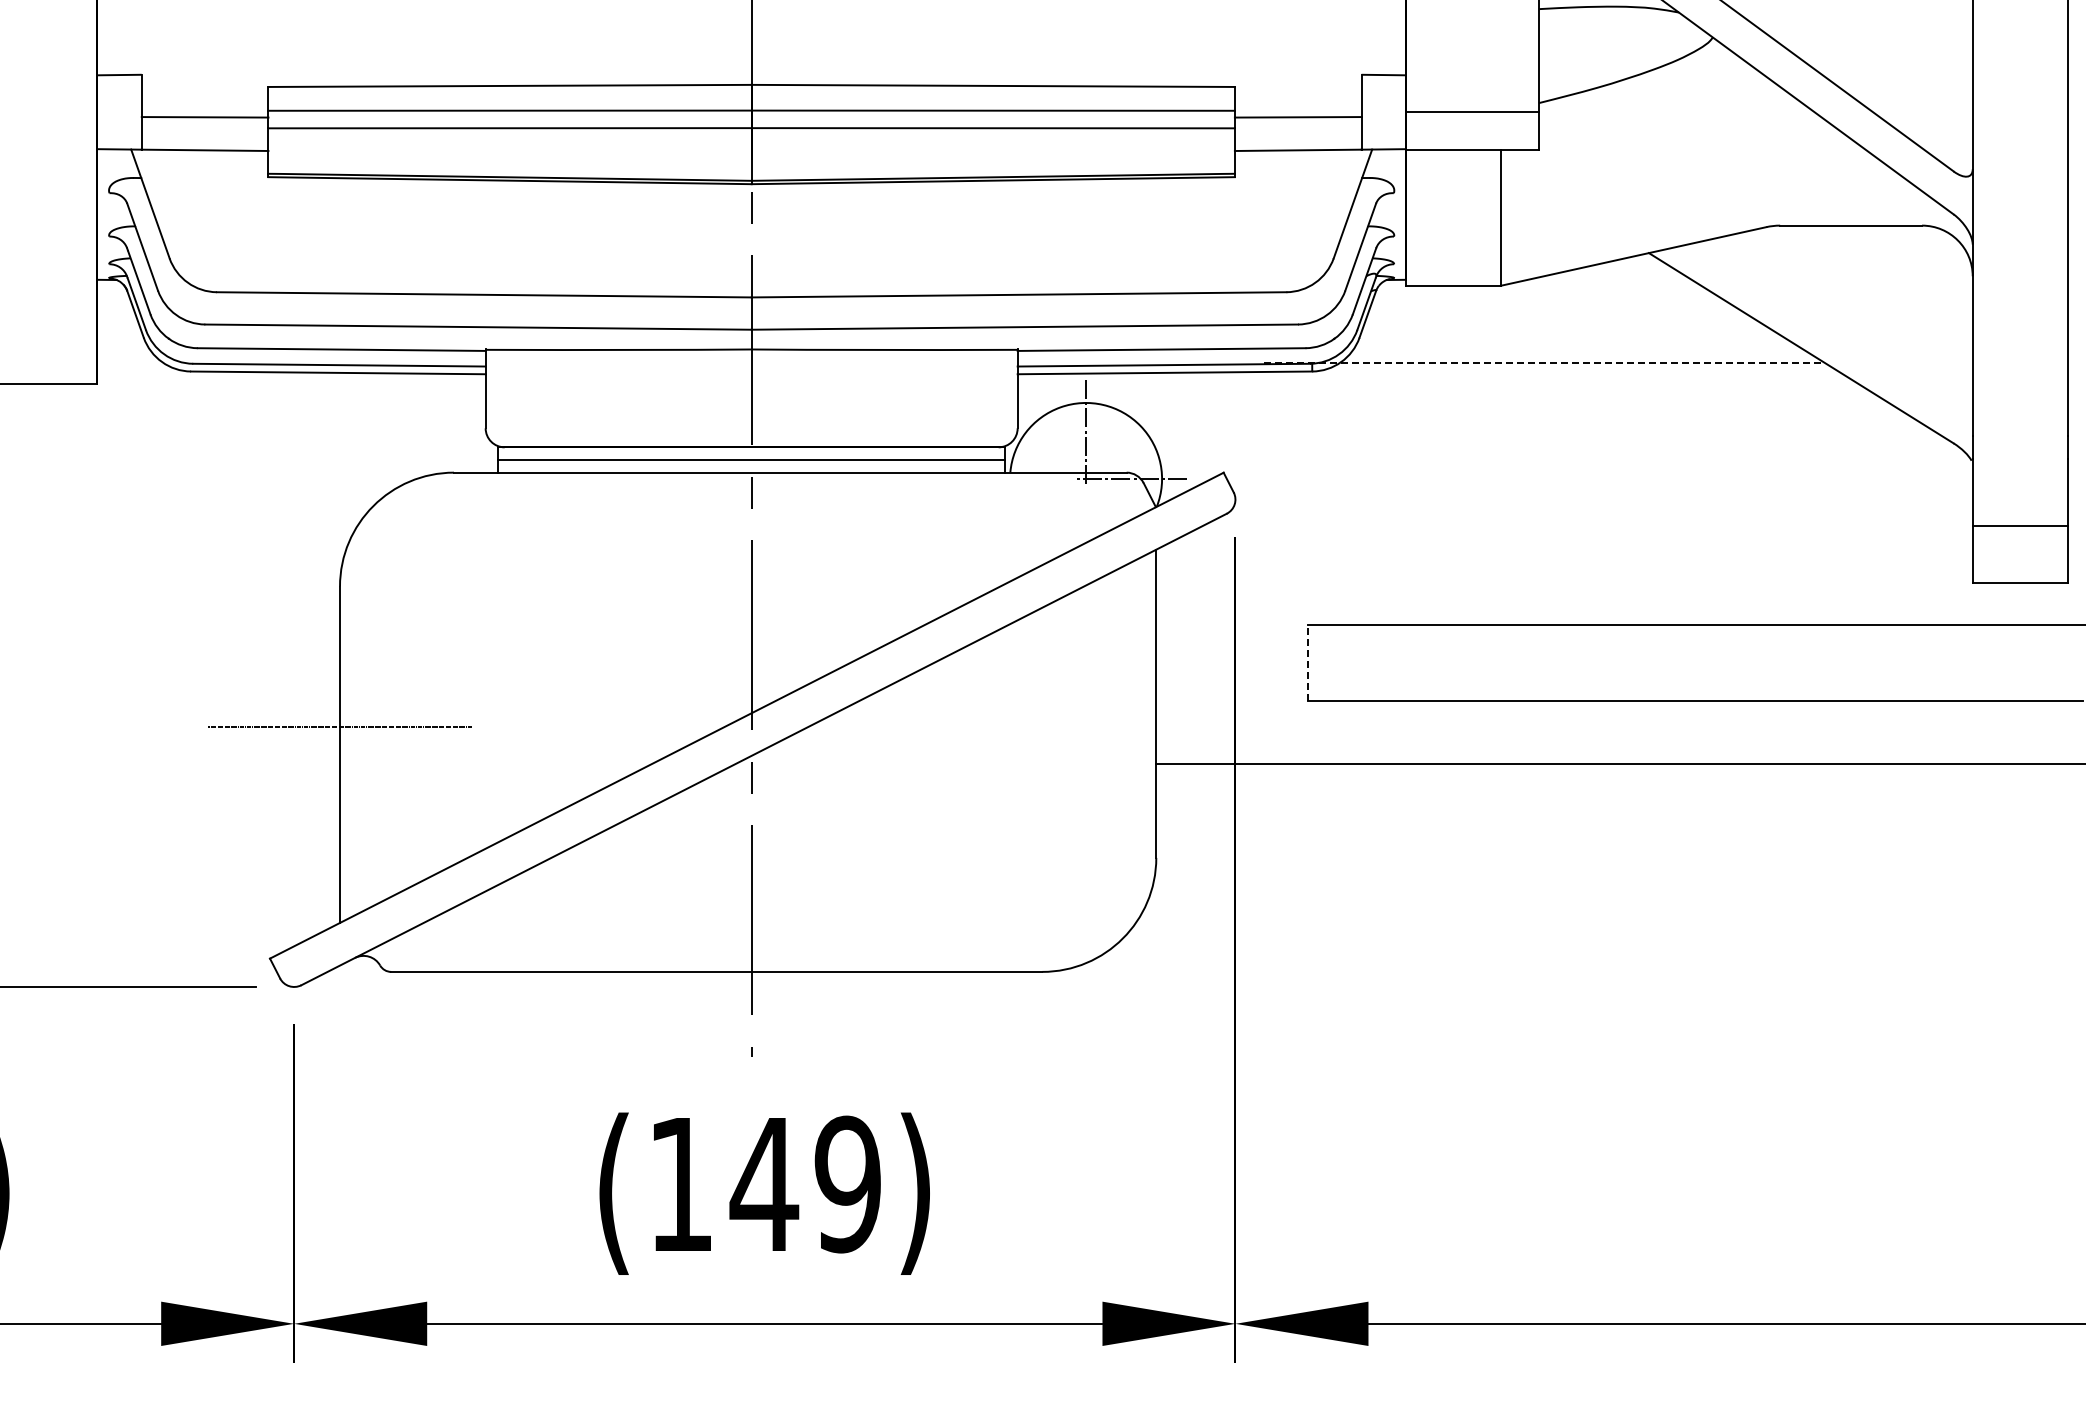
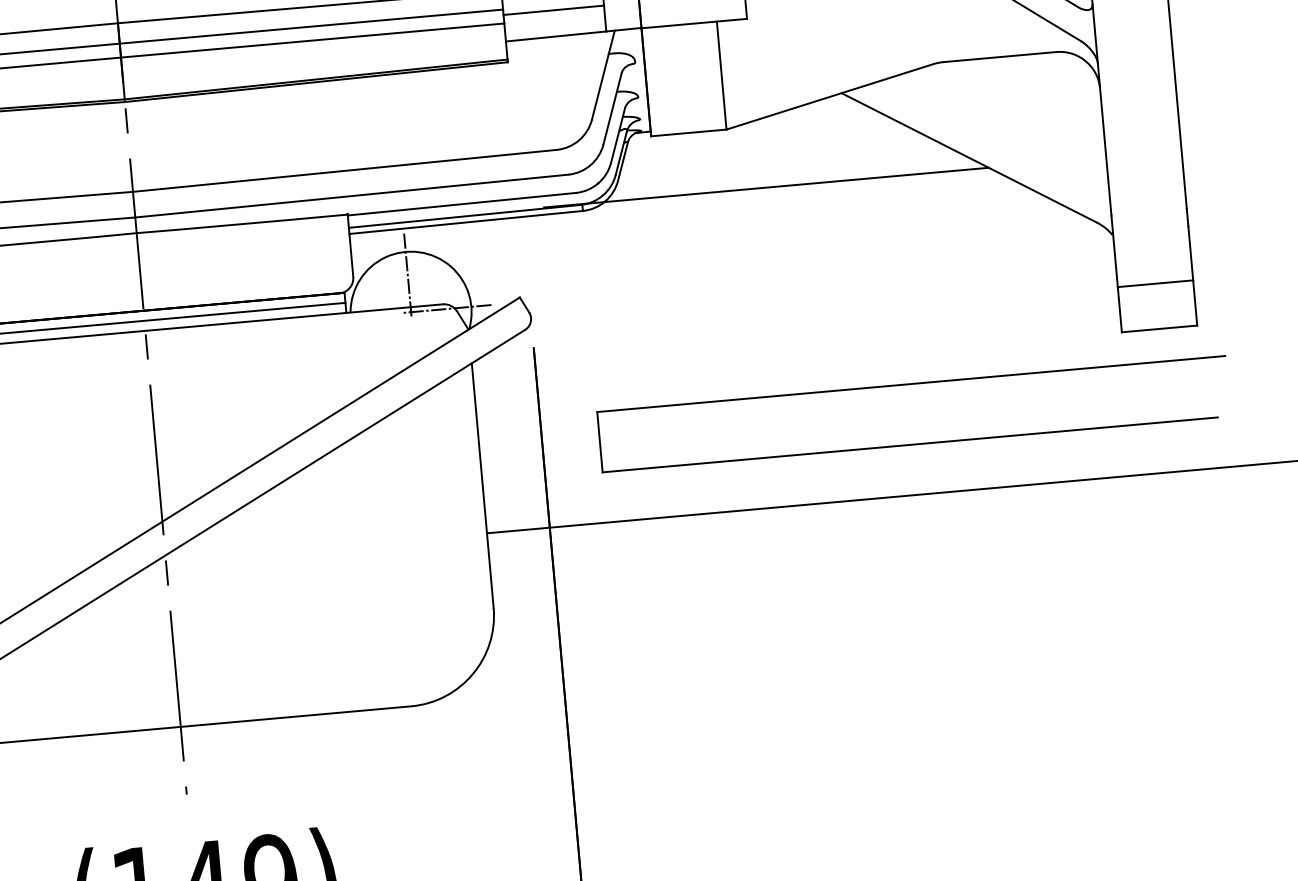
line: (1544, 362) -> (766, 187), dashed -> solid
line: (1307, 662) -> (599, 442), dashed -> solid

